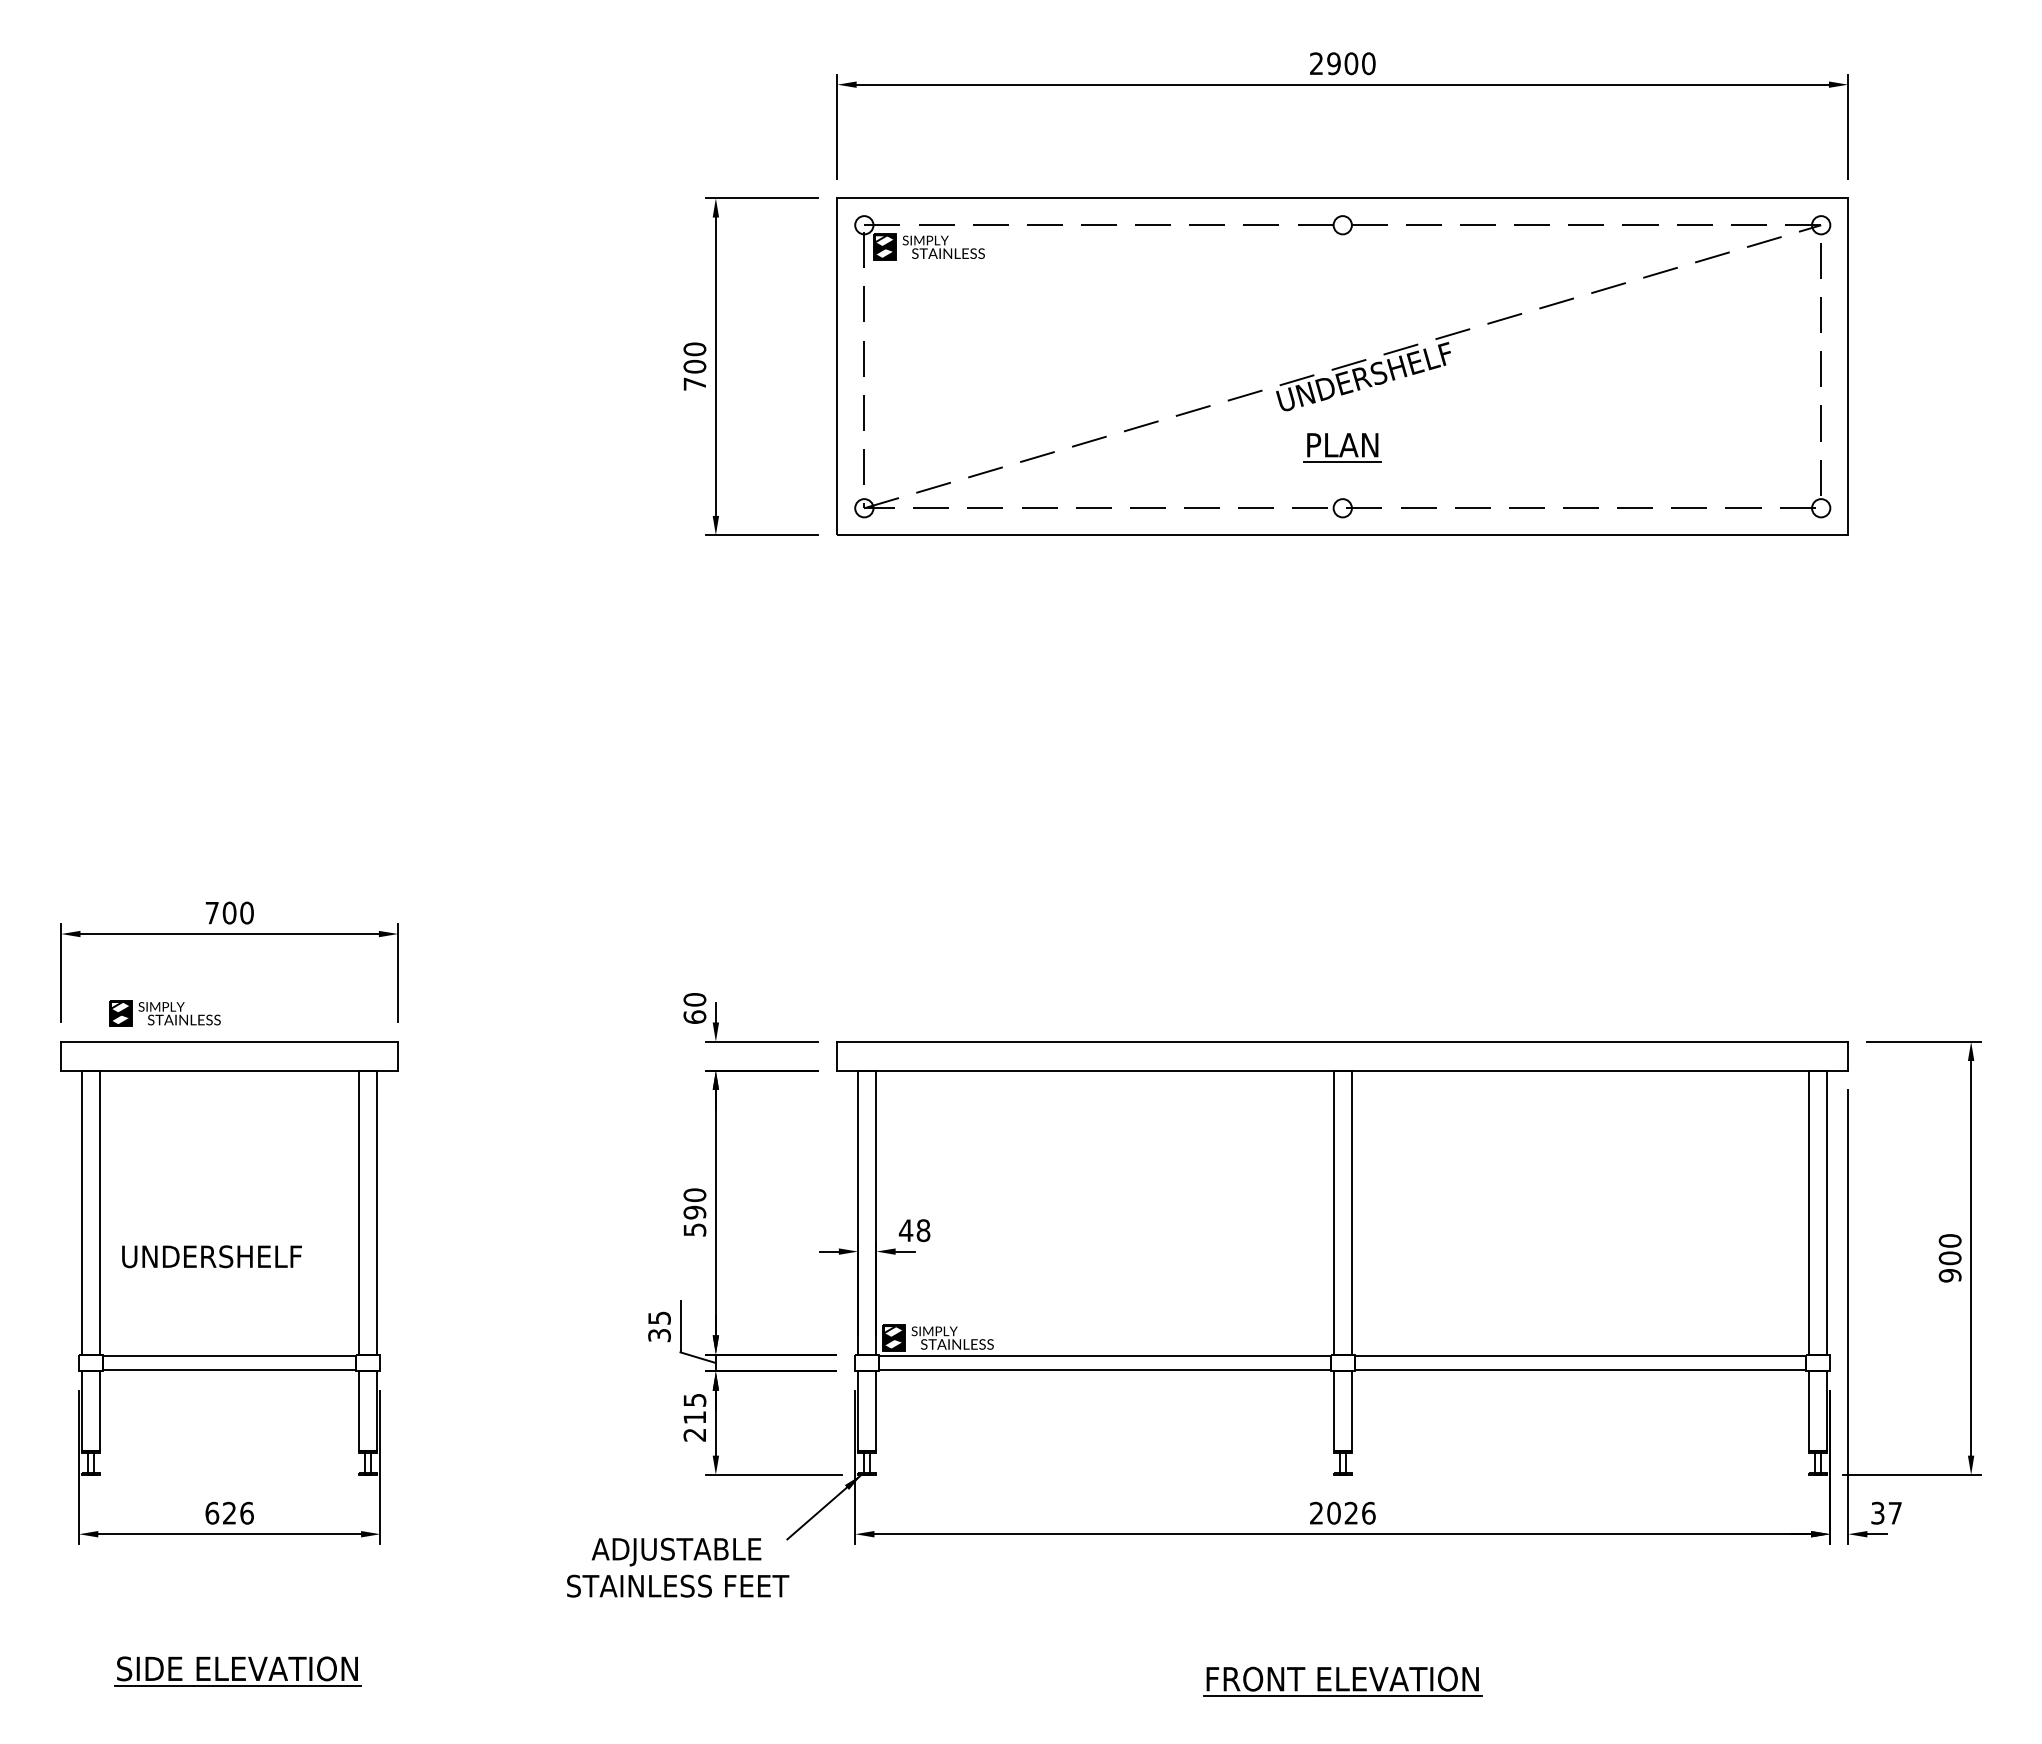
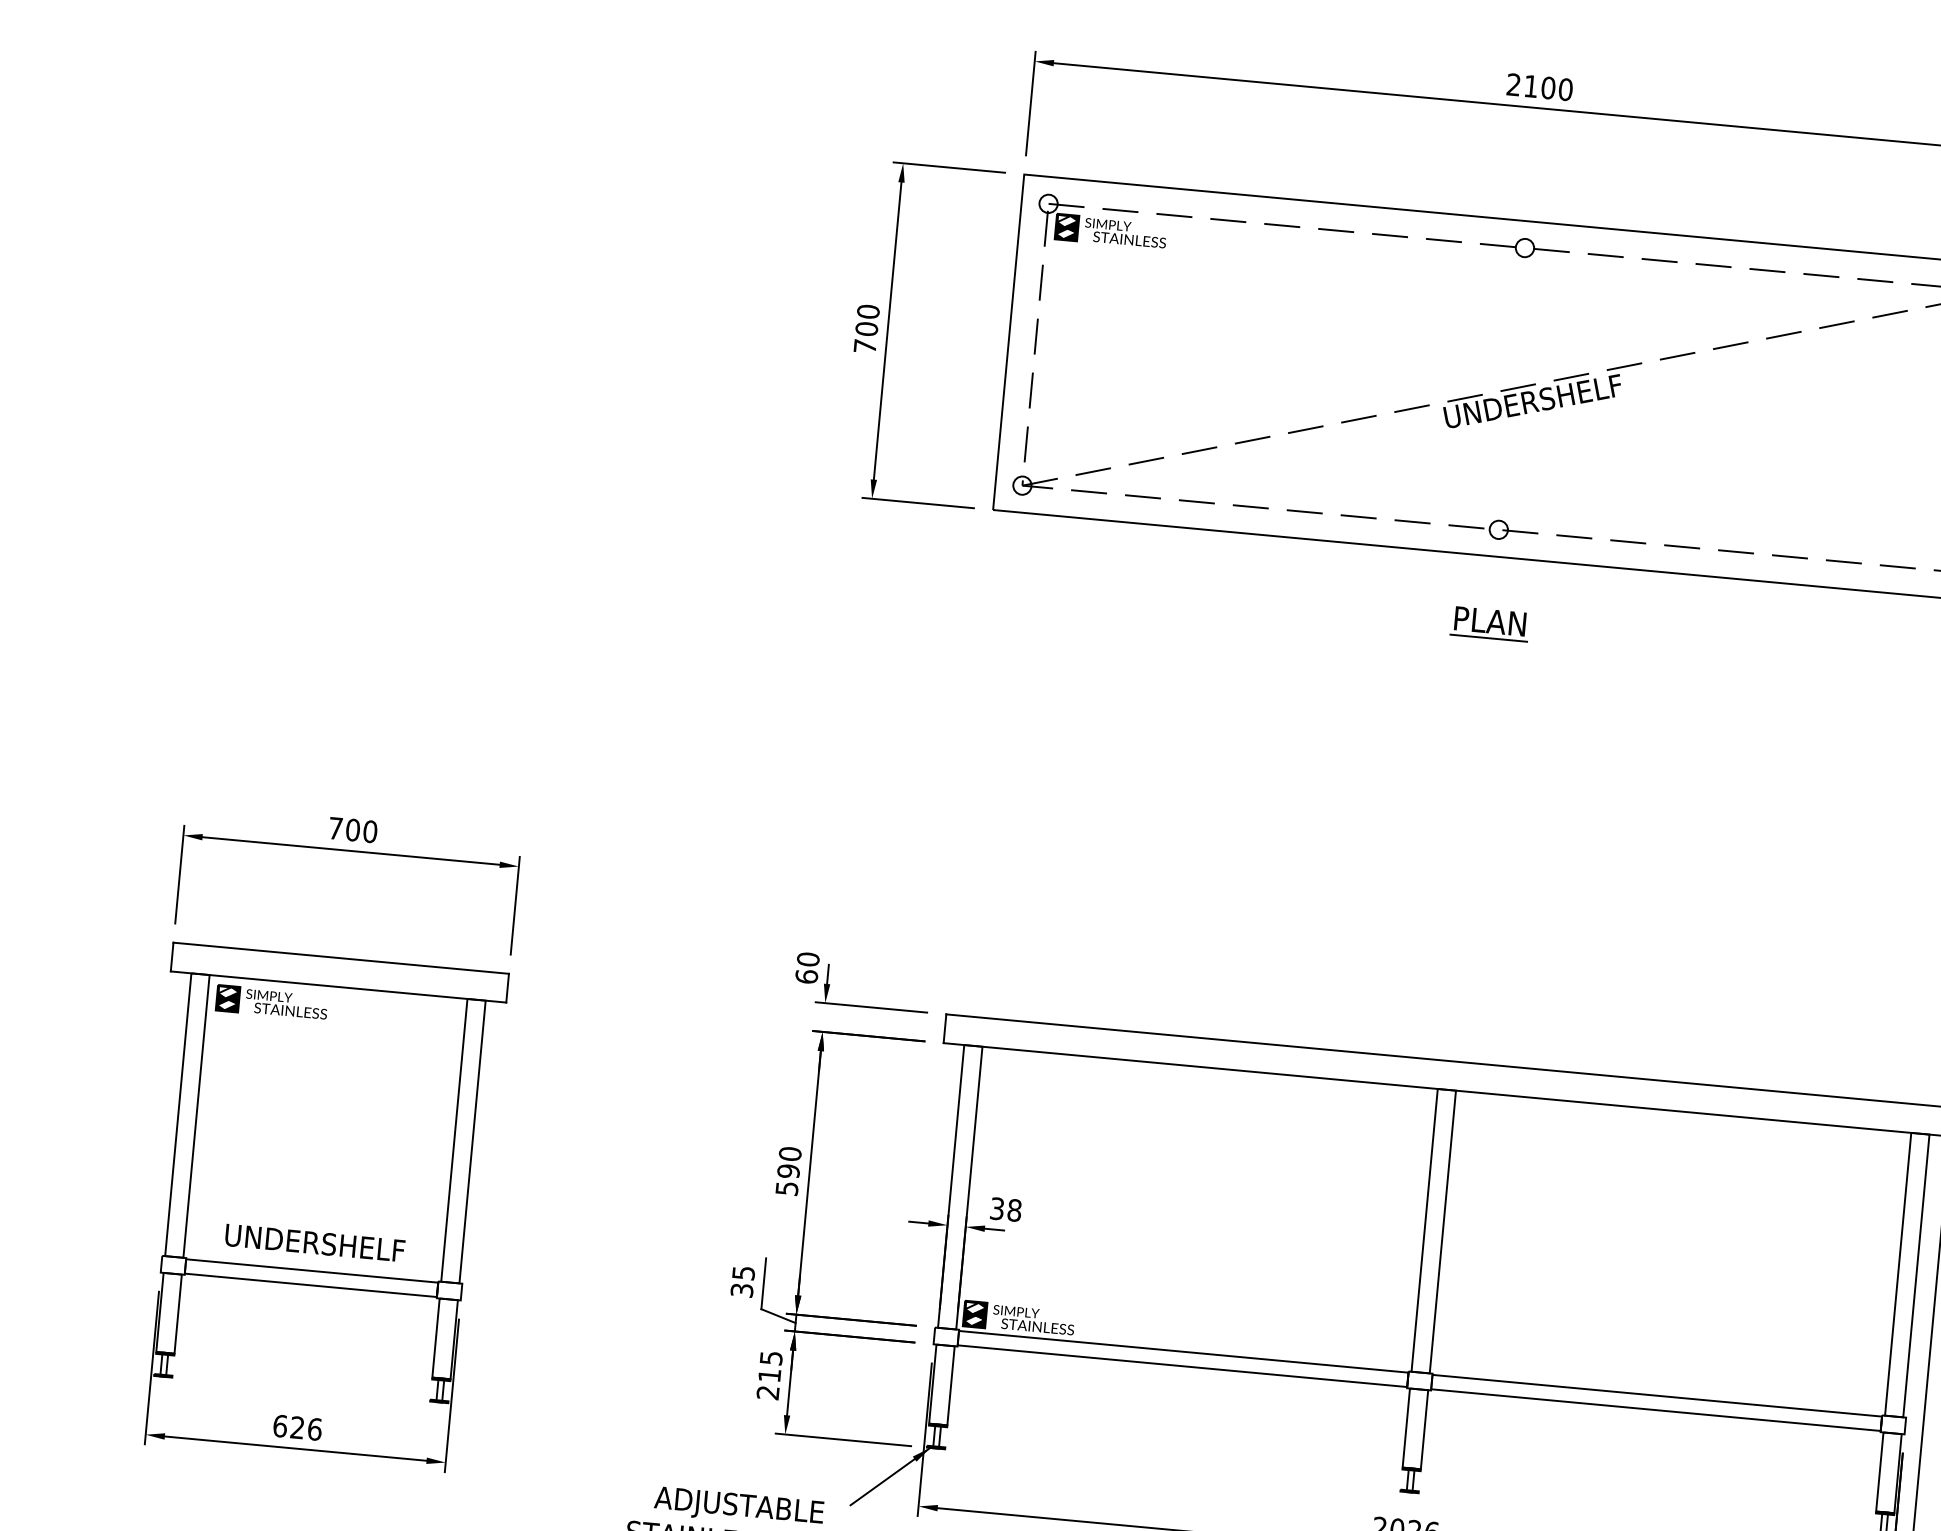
text: (1333, 63) -> (1530, 86), 2900 -> 2100
part: (1342, 447) -> (1489, 623), moved
part: (164, 1013) -> (271, 1002), moved
text: (905, 1230) -> (996, 1208), 48 -> 38
text: (211, 1256) -> (314, 1242), moved

